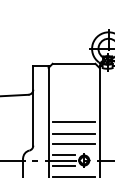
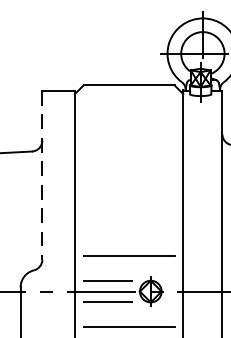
line: (33, 105) -> (42, 174), solid -> dashed
line: (73, 122) -> (127, 210), removed
line: (73, 133) -> (127, 233), removed

